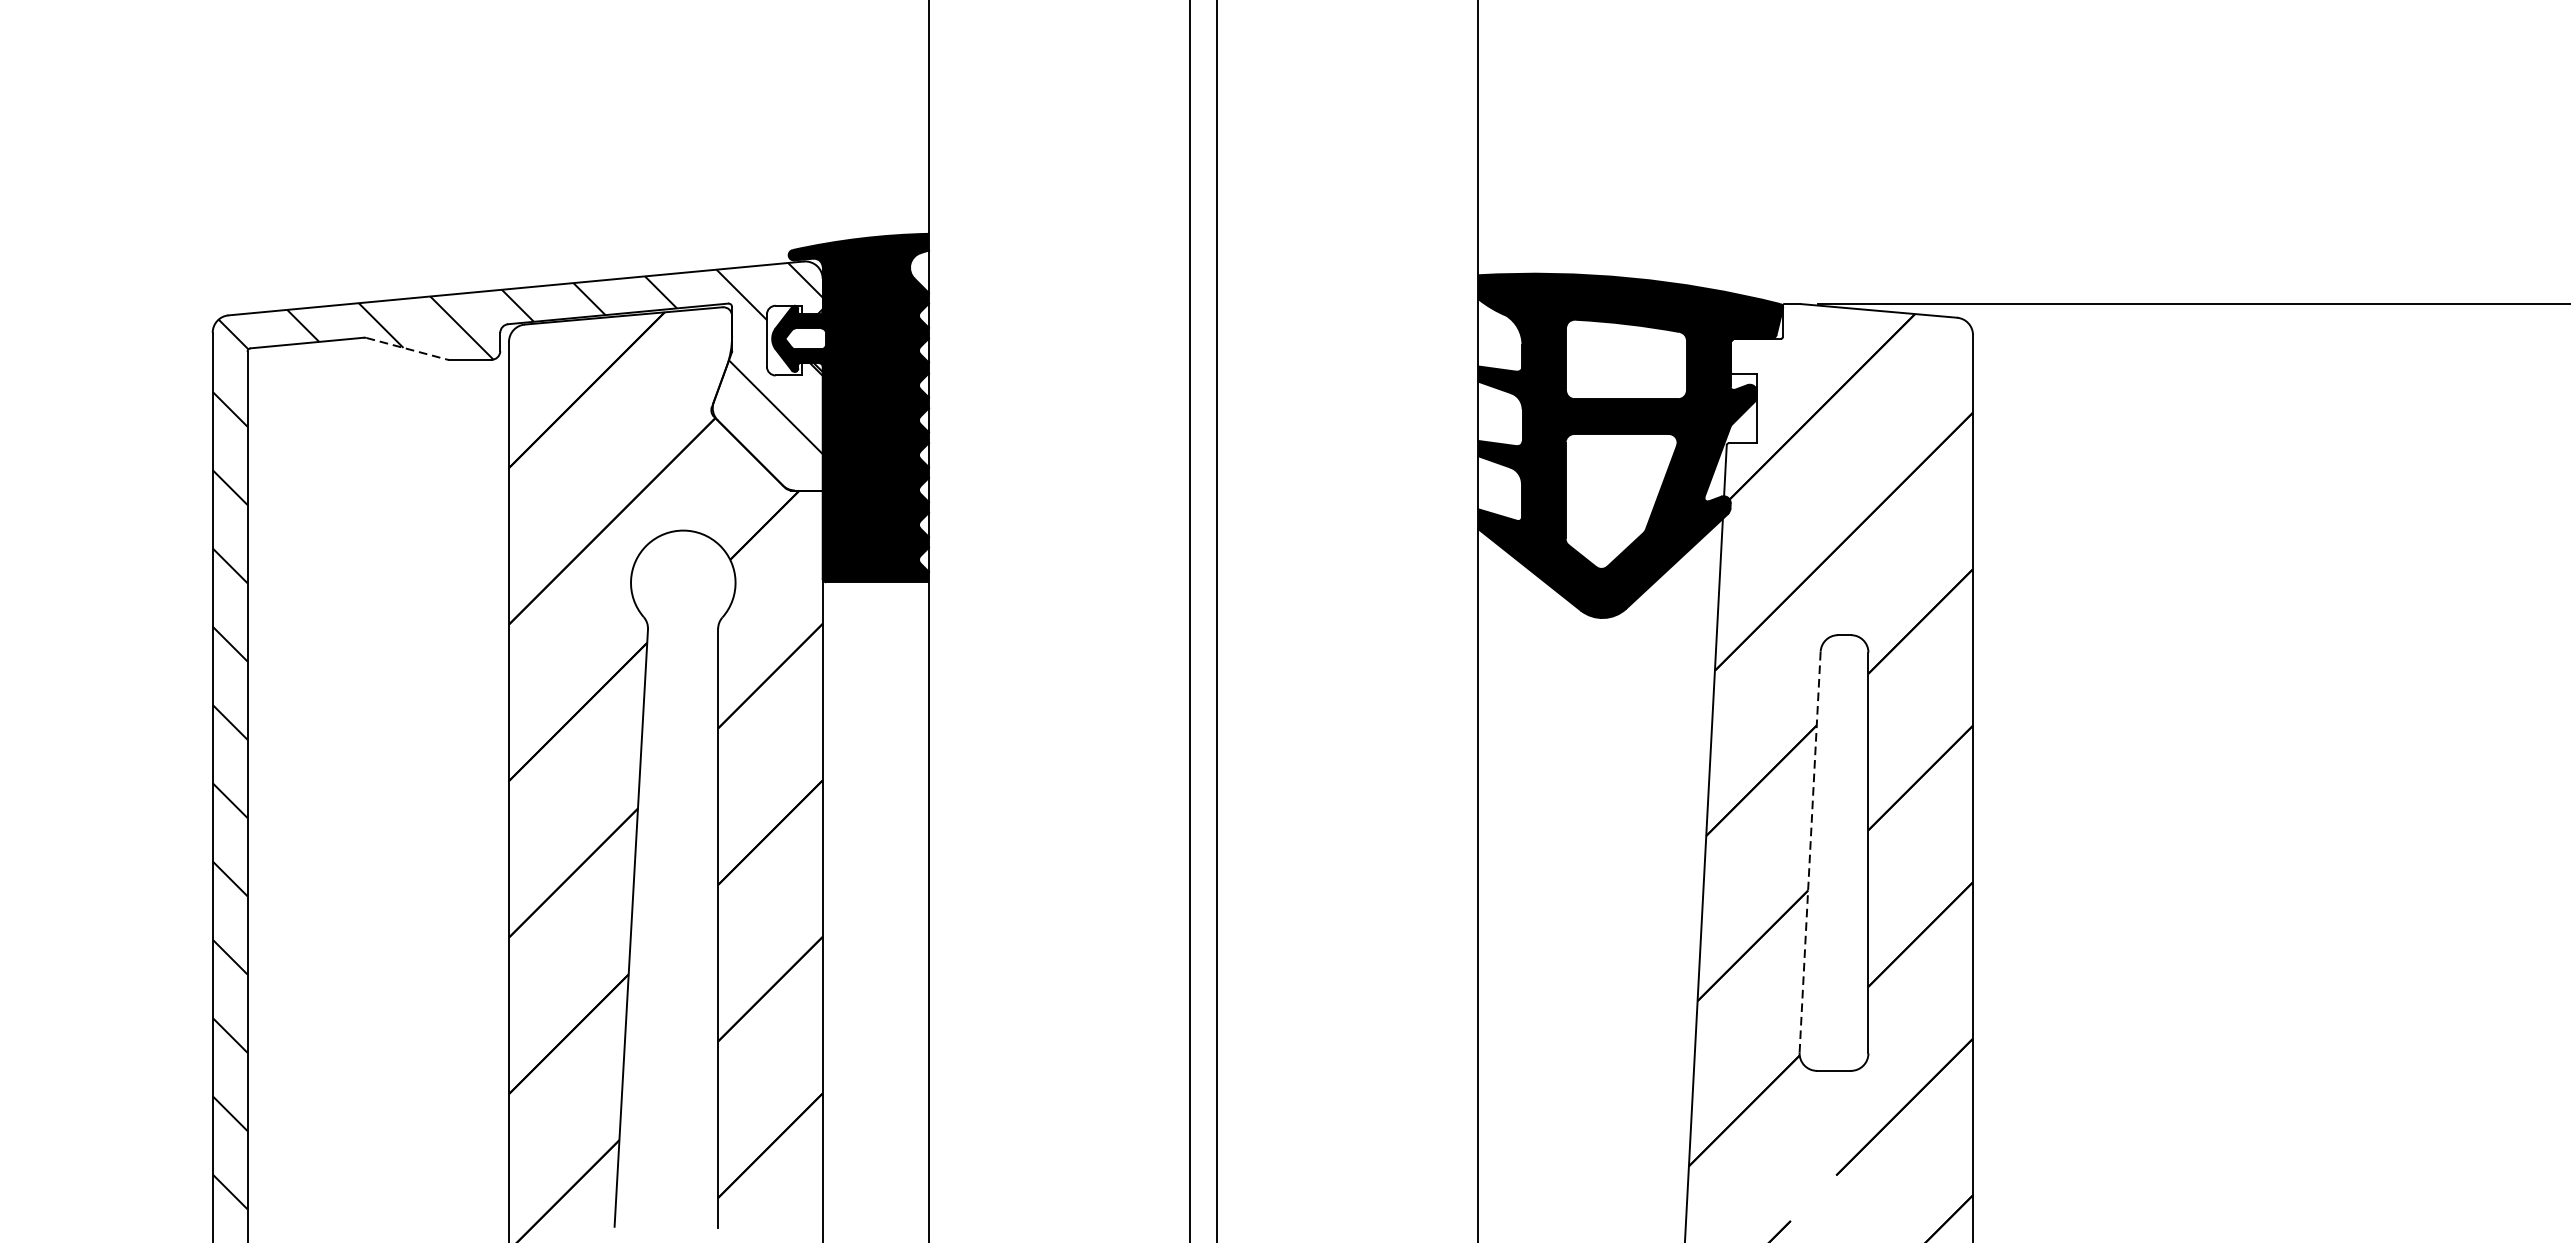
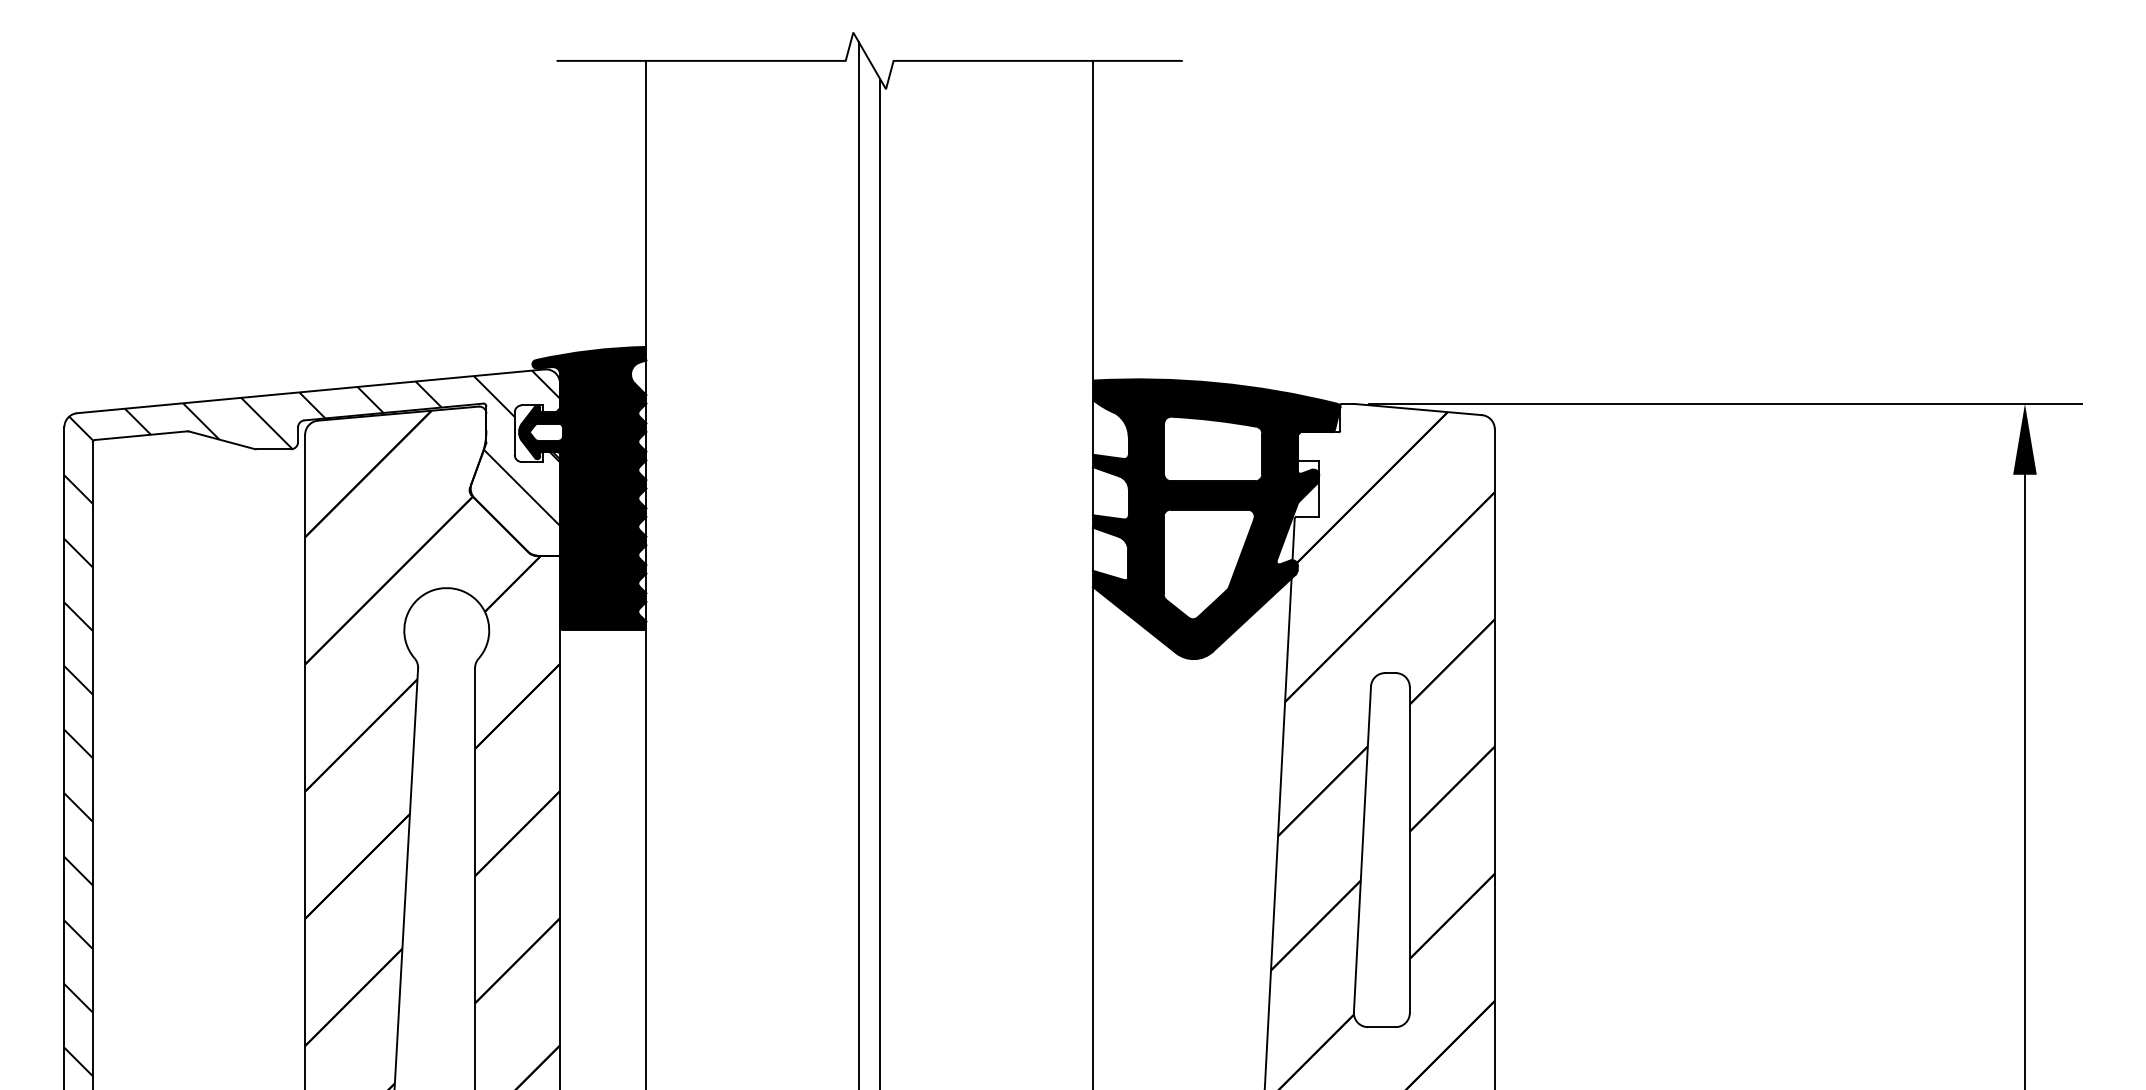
line: (407, 348) -> (222, 440), dashed -> solid
line: (1810, 851) -> (1362, 848), dashed -> solid

